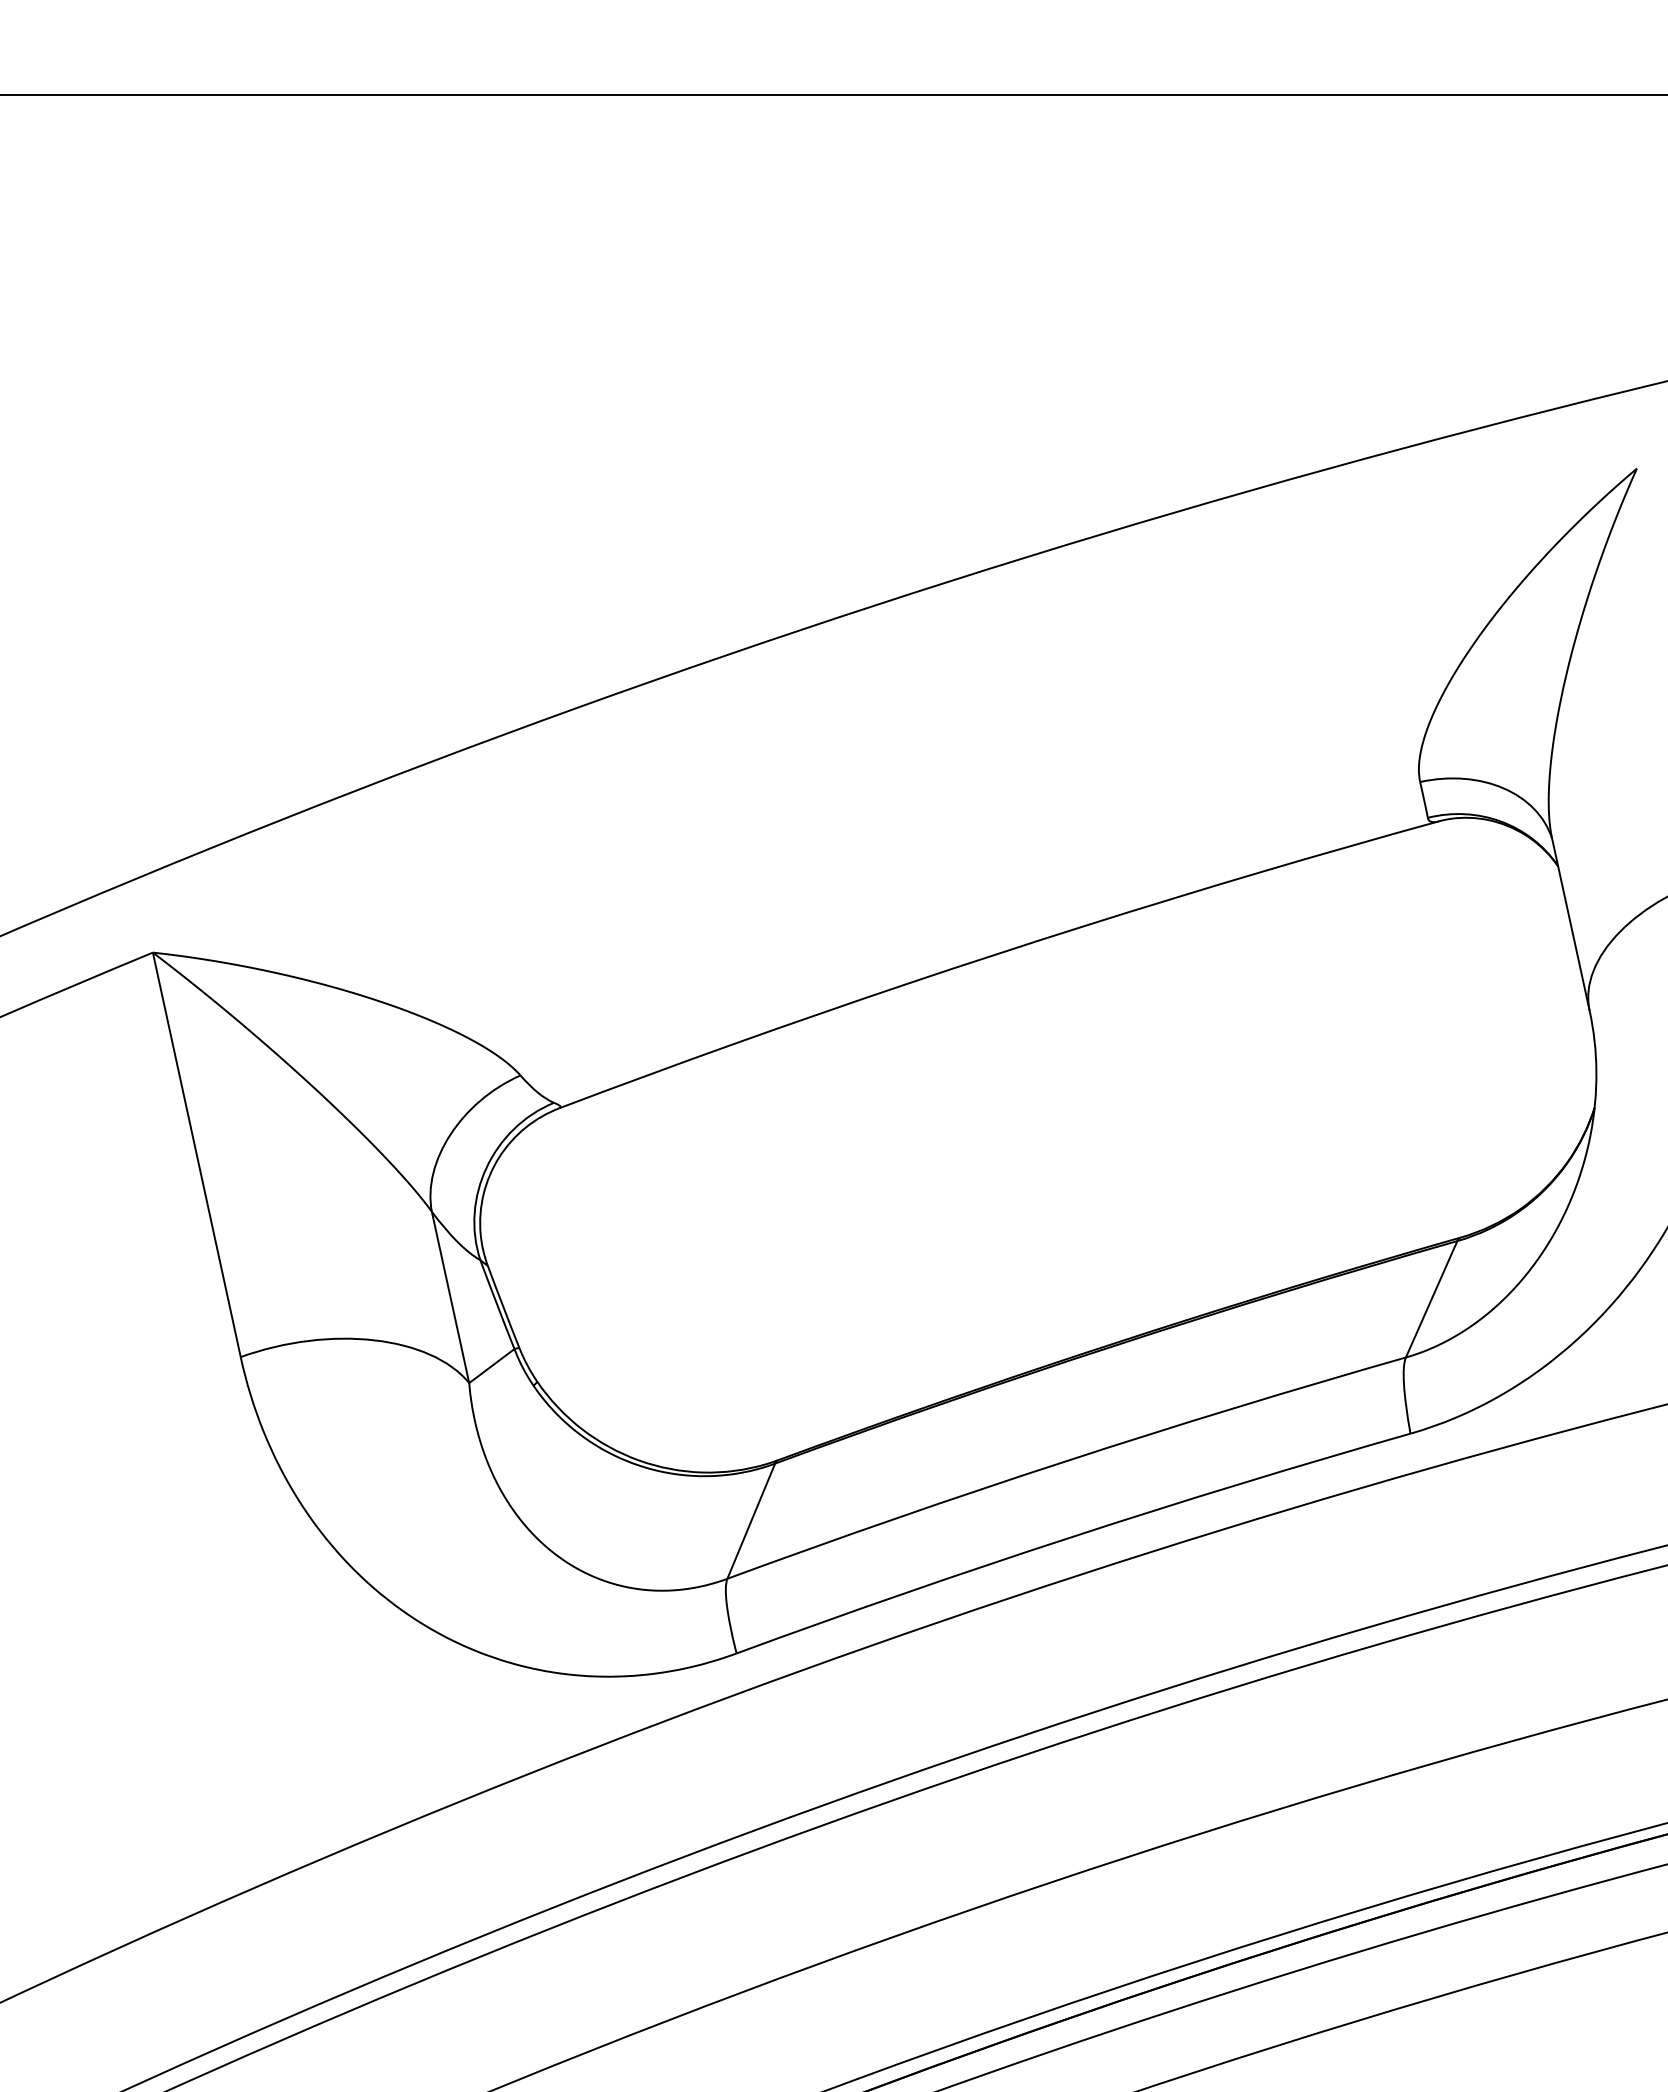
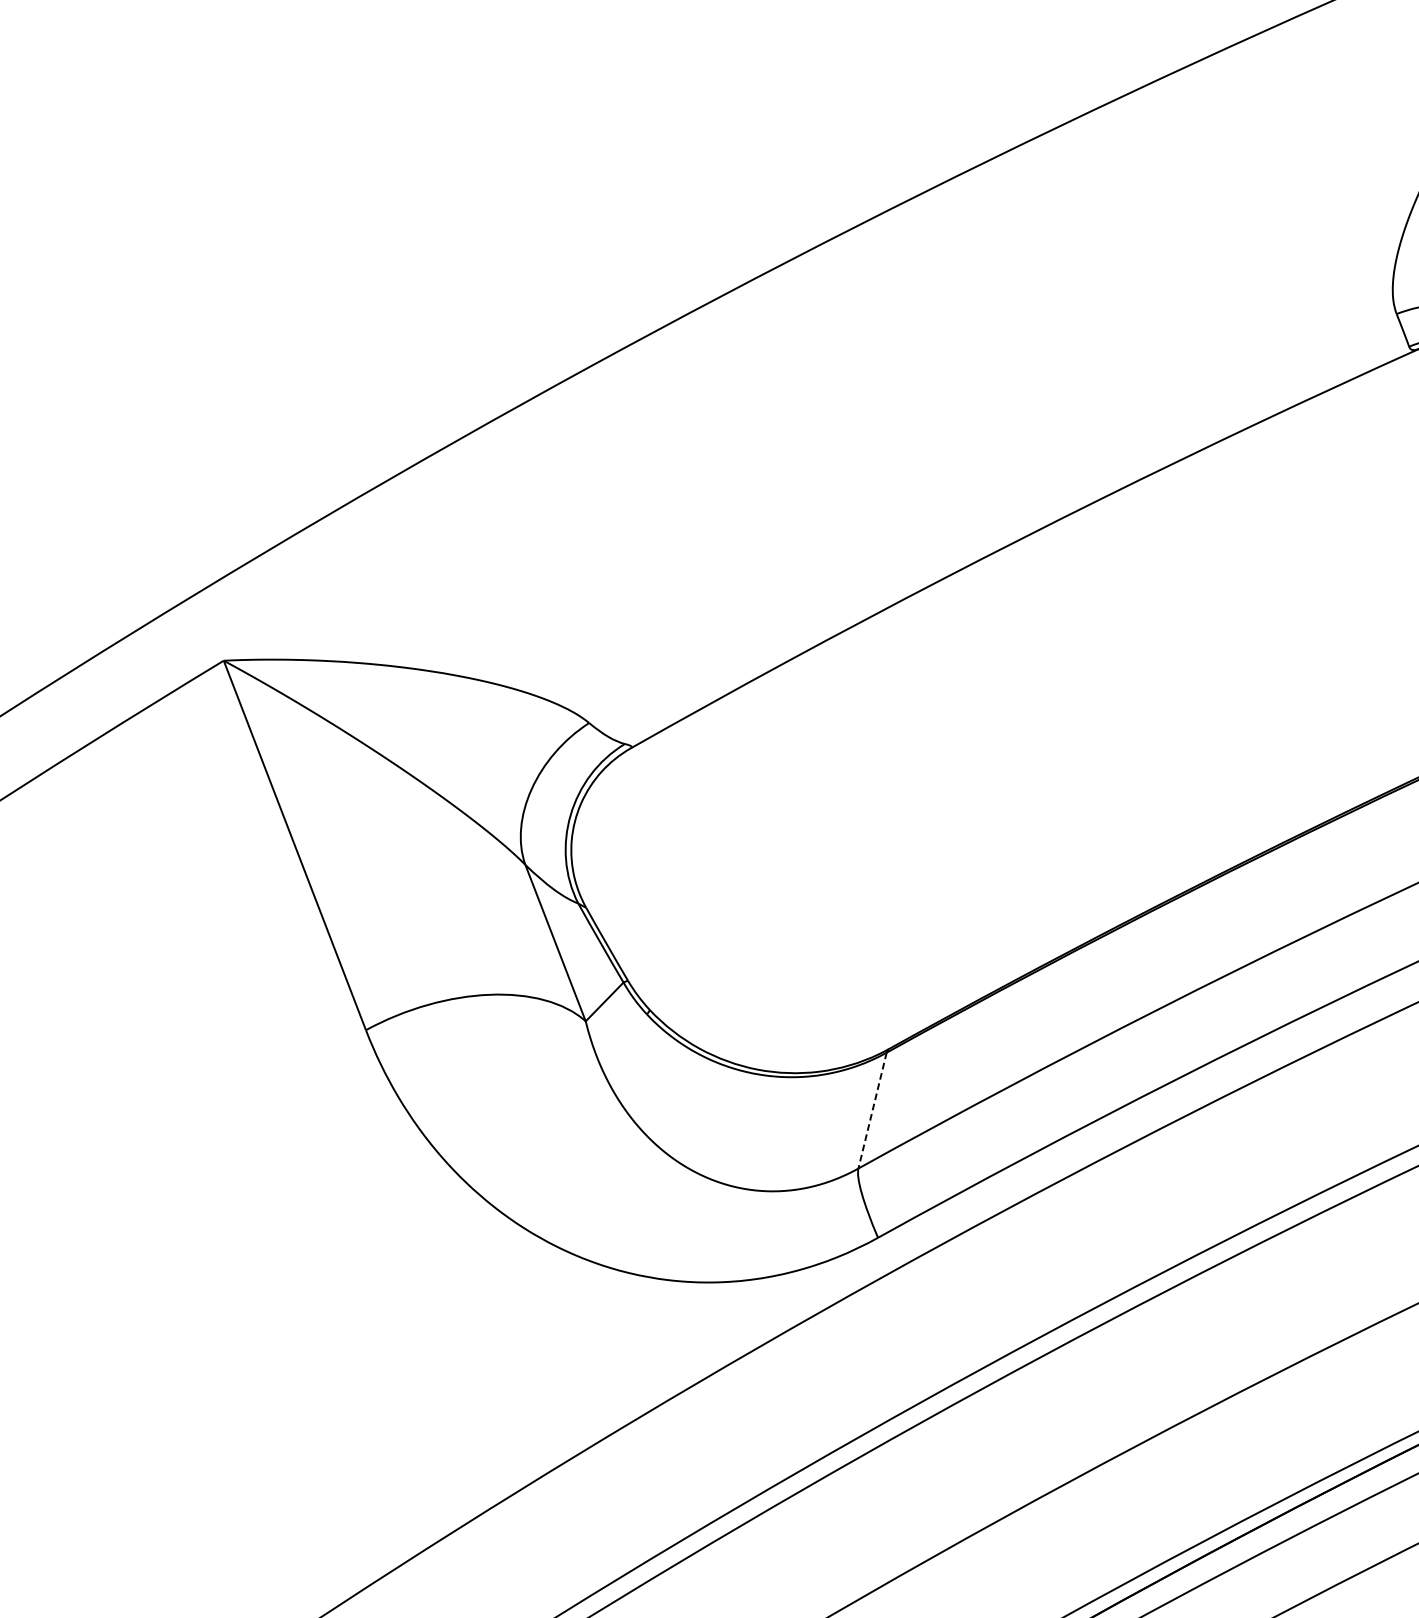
line: (751, 1521) -> (872, 1110), solid -> dashed

